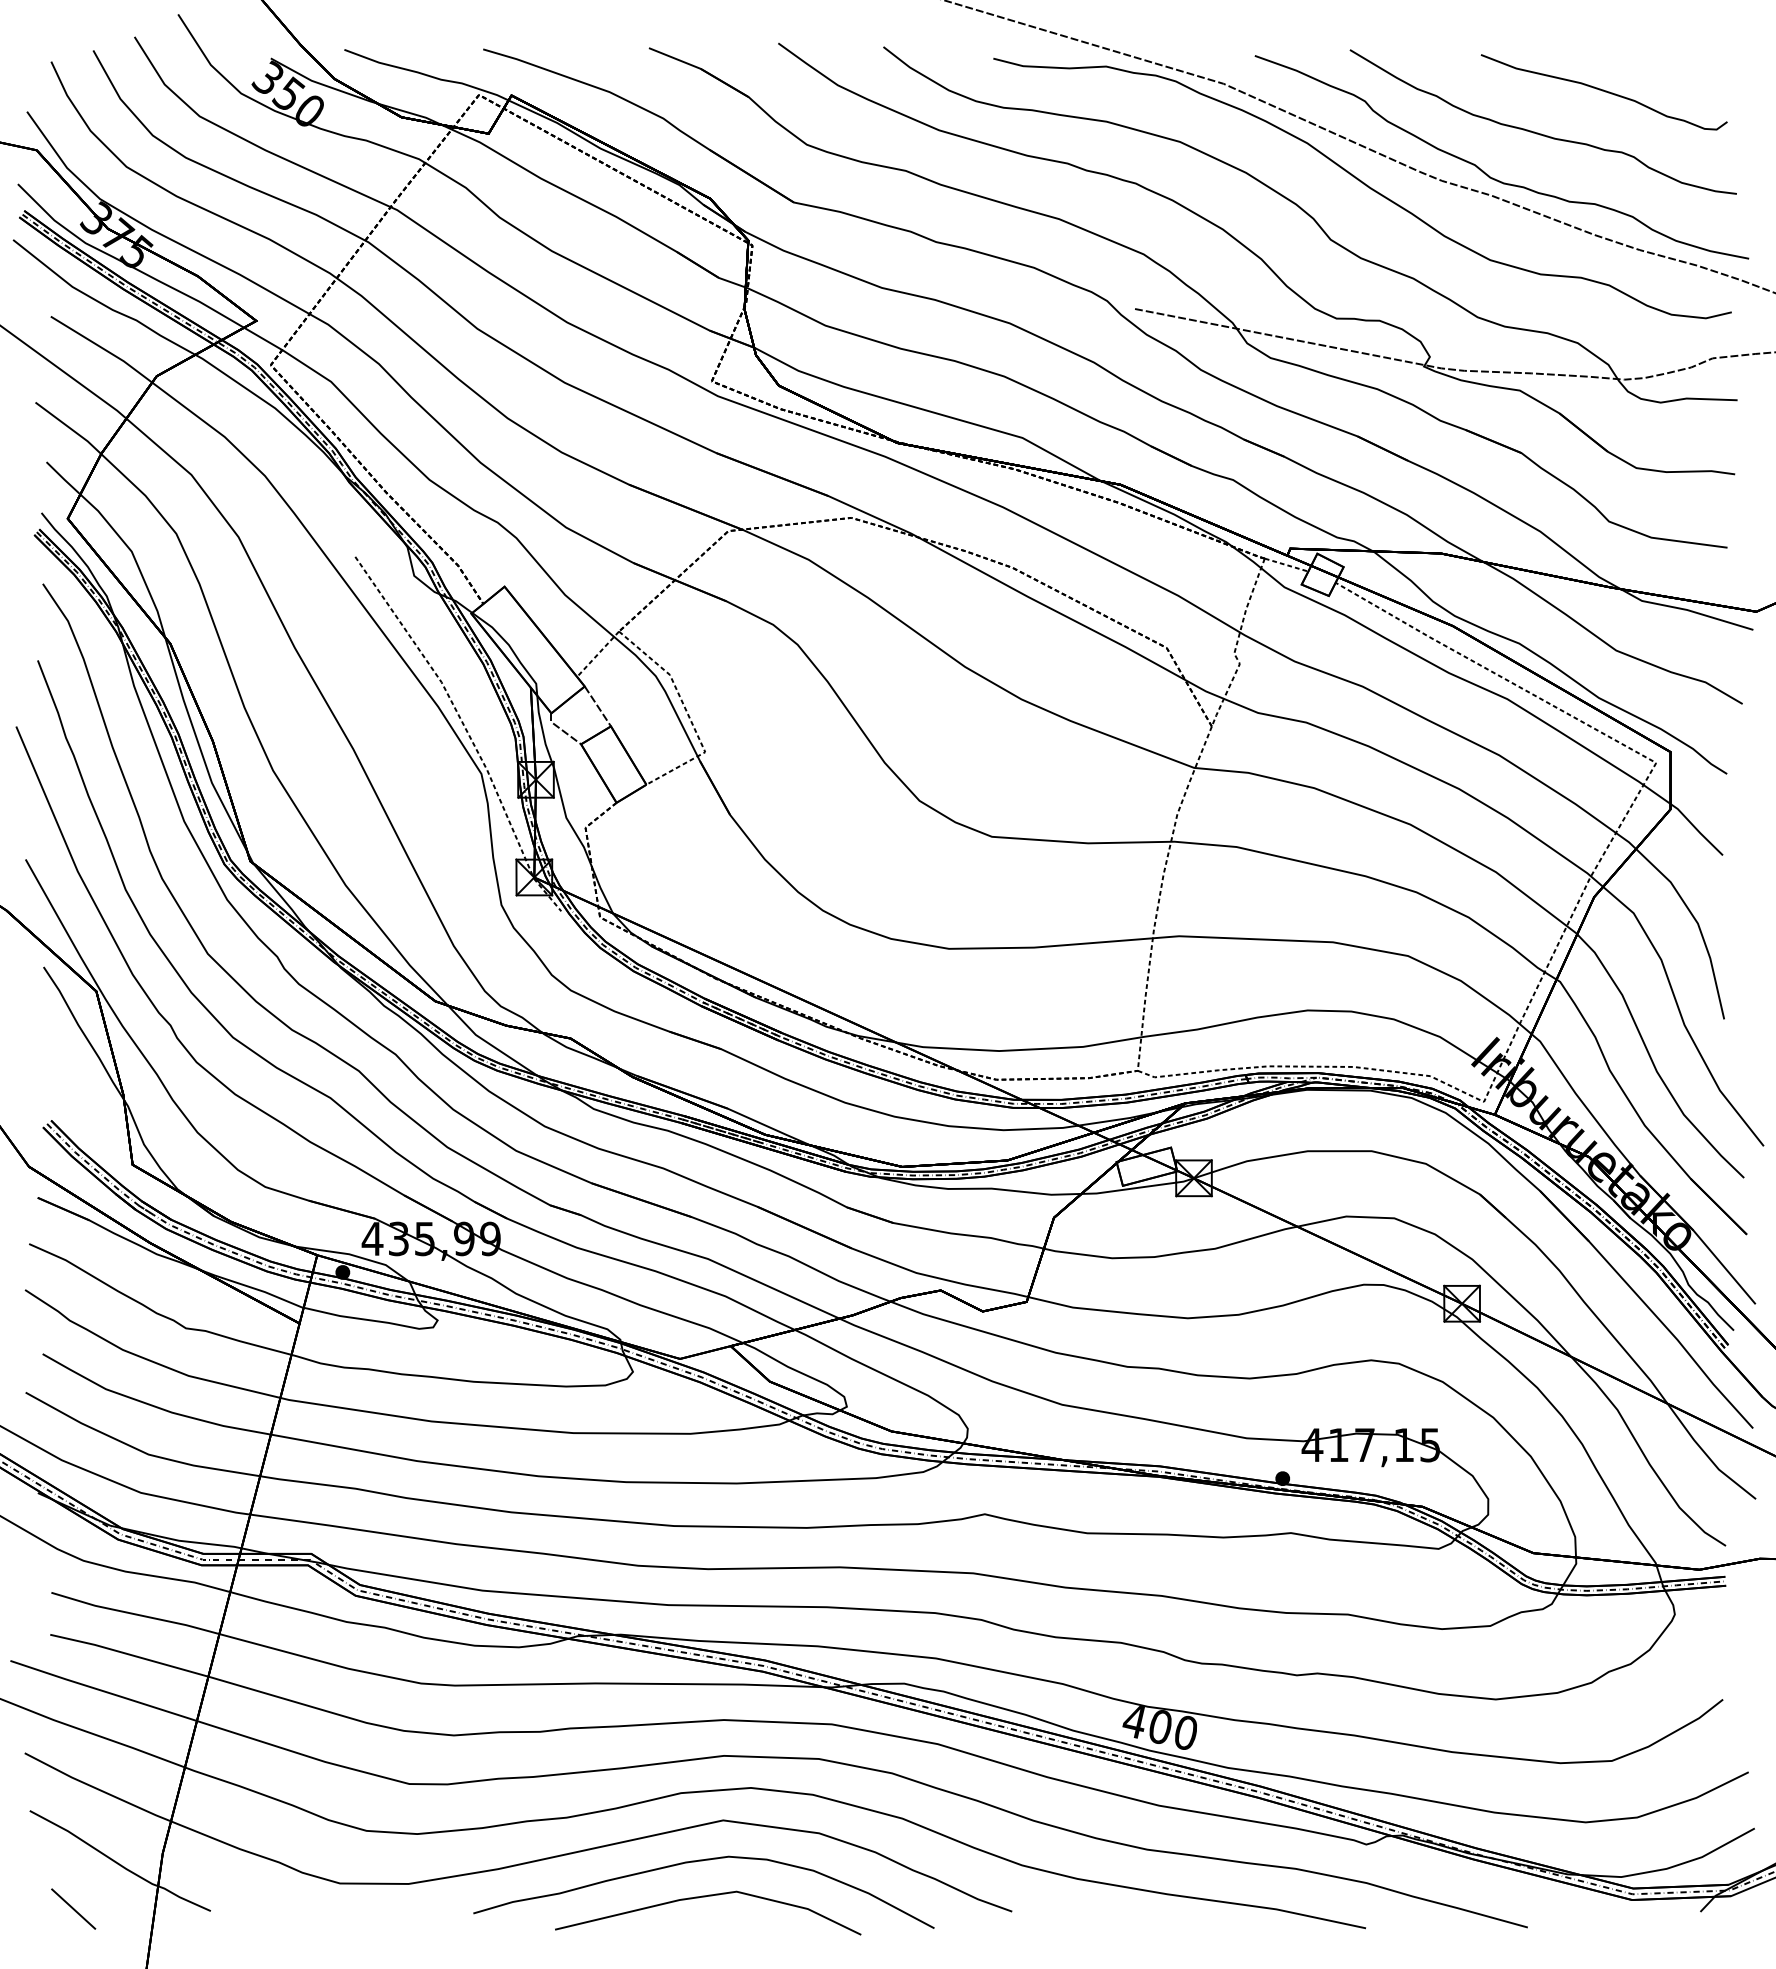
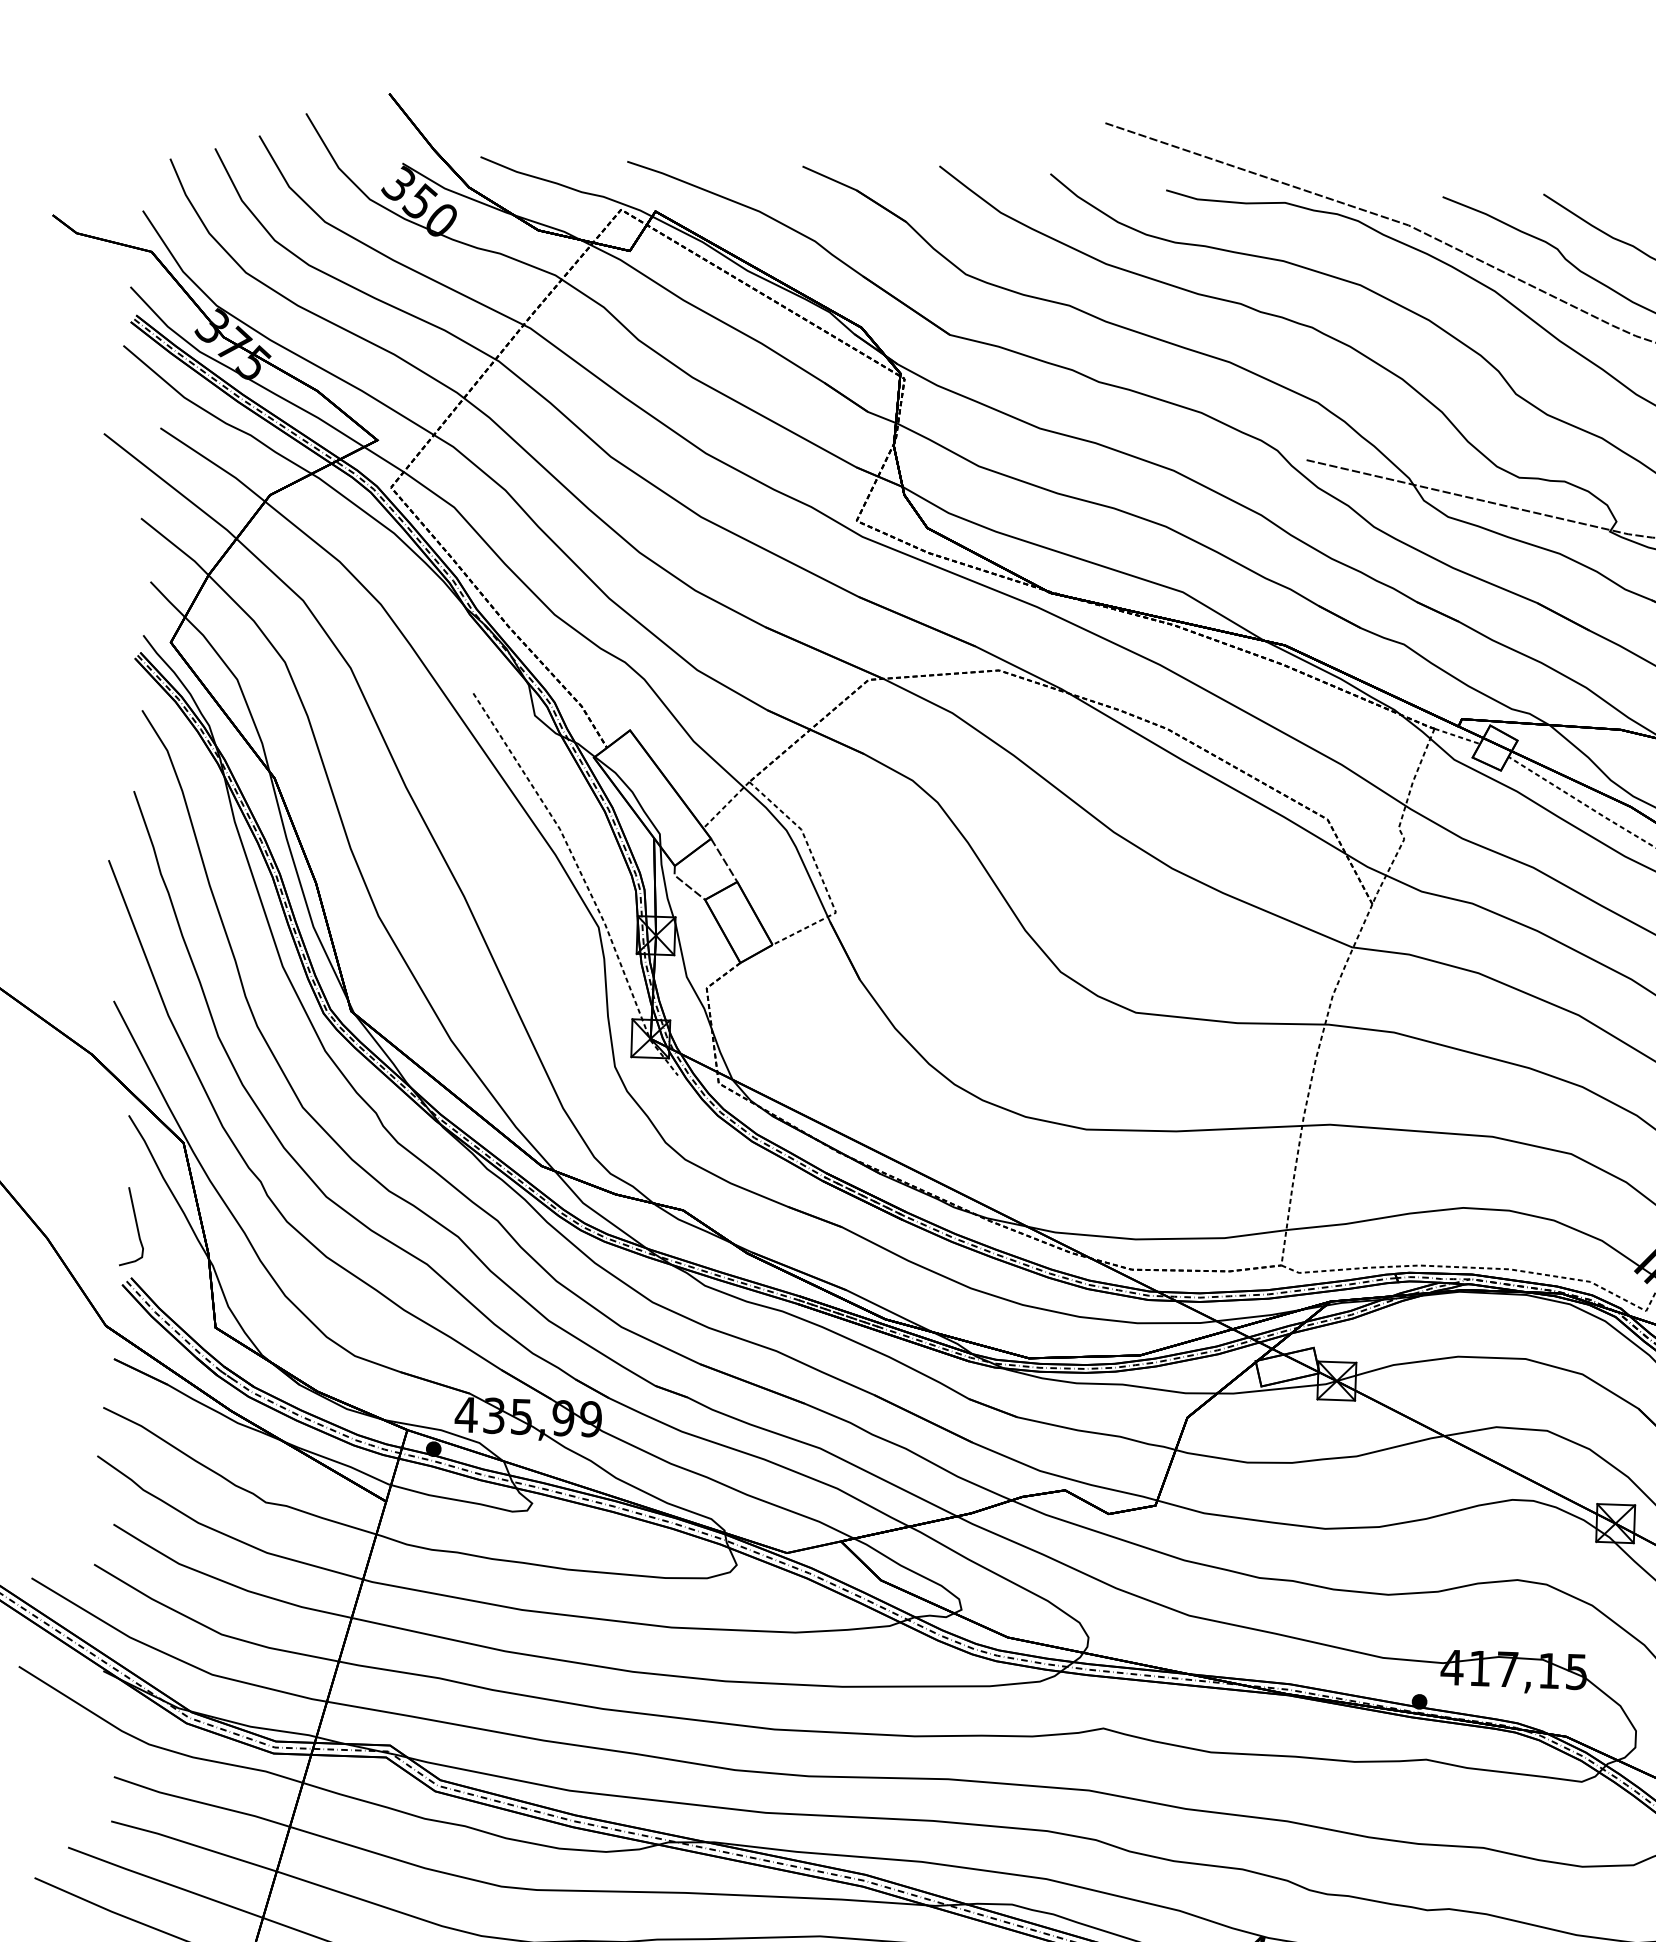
curve: (53, 1069) -> (135, 1224), added

